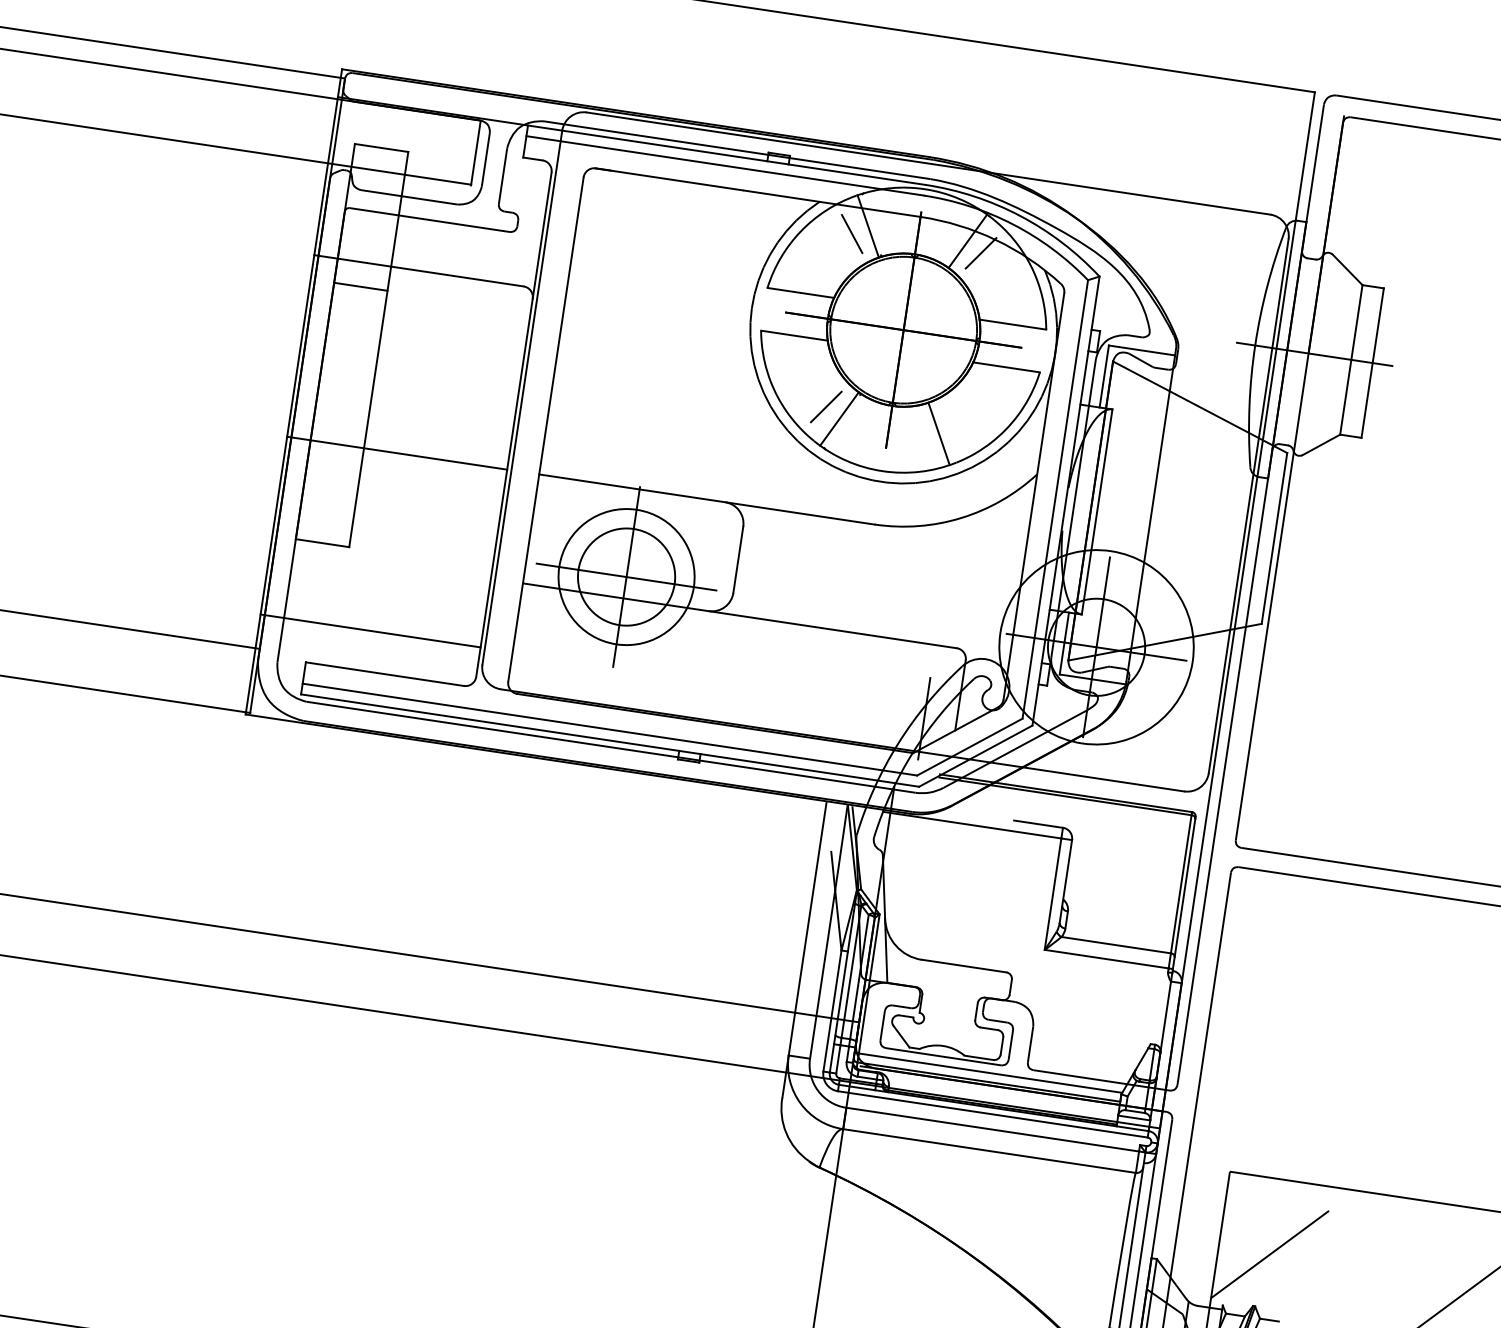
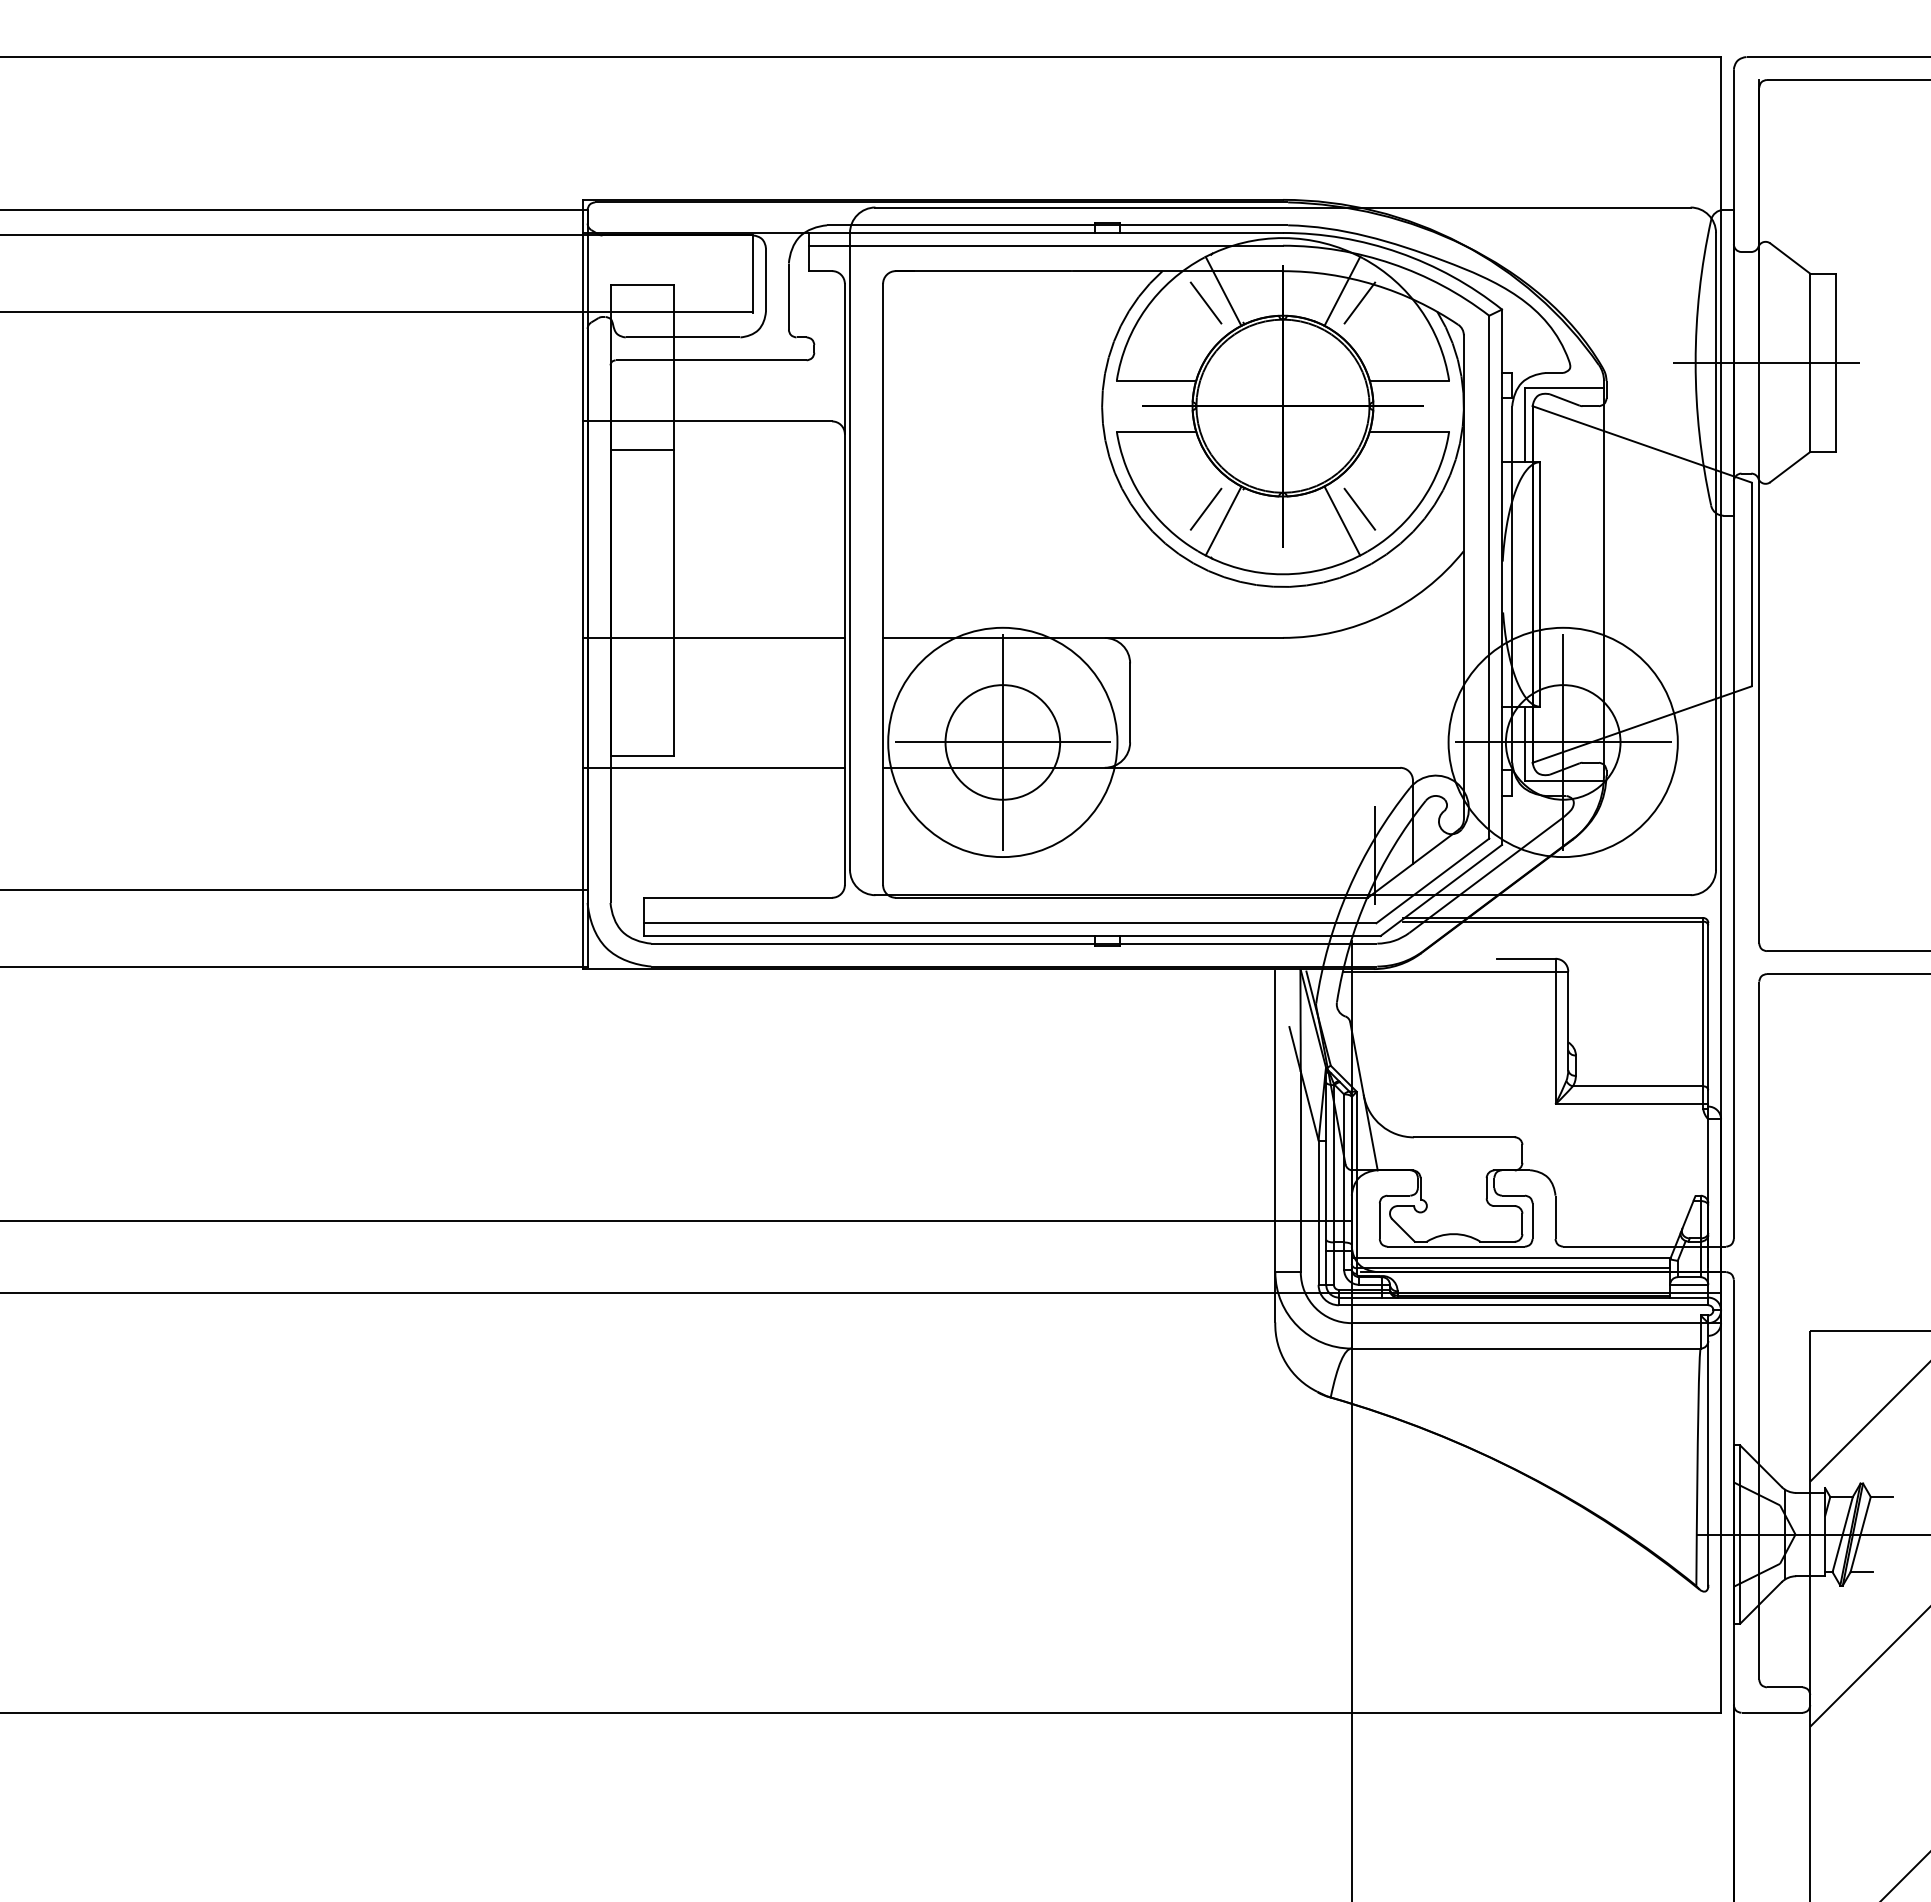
line: (955, 425) -> (1359, 508), added
circle: (626, 577) -> (1002, 742), size x1.43
line: (370, 630) -> (713, 767), moved

